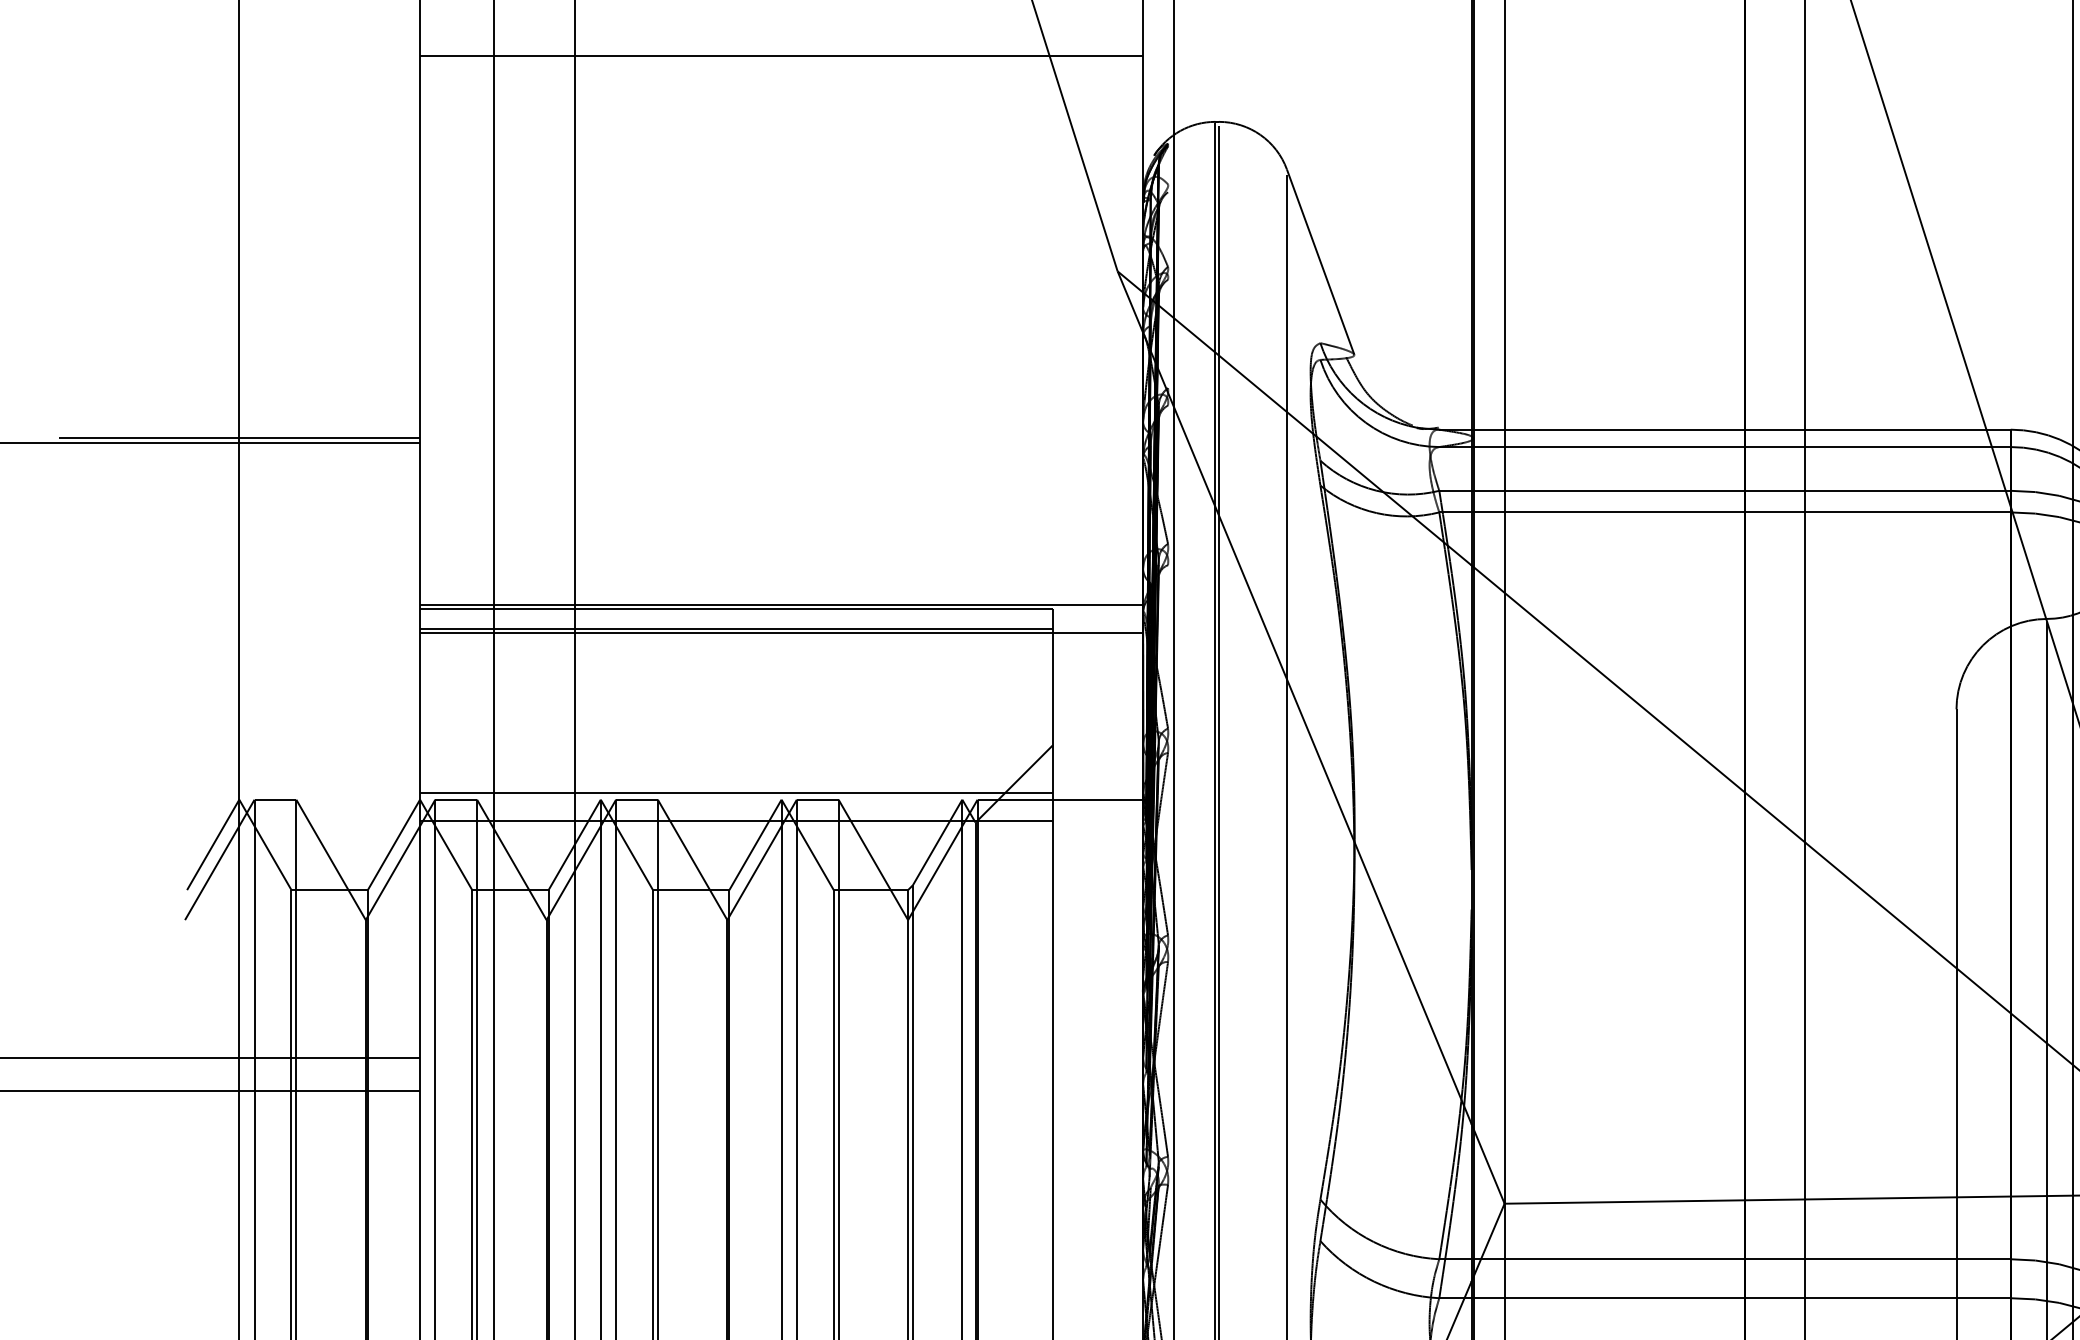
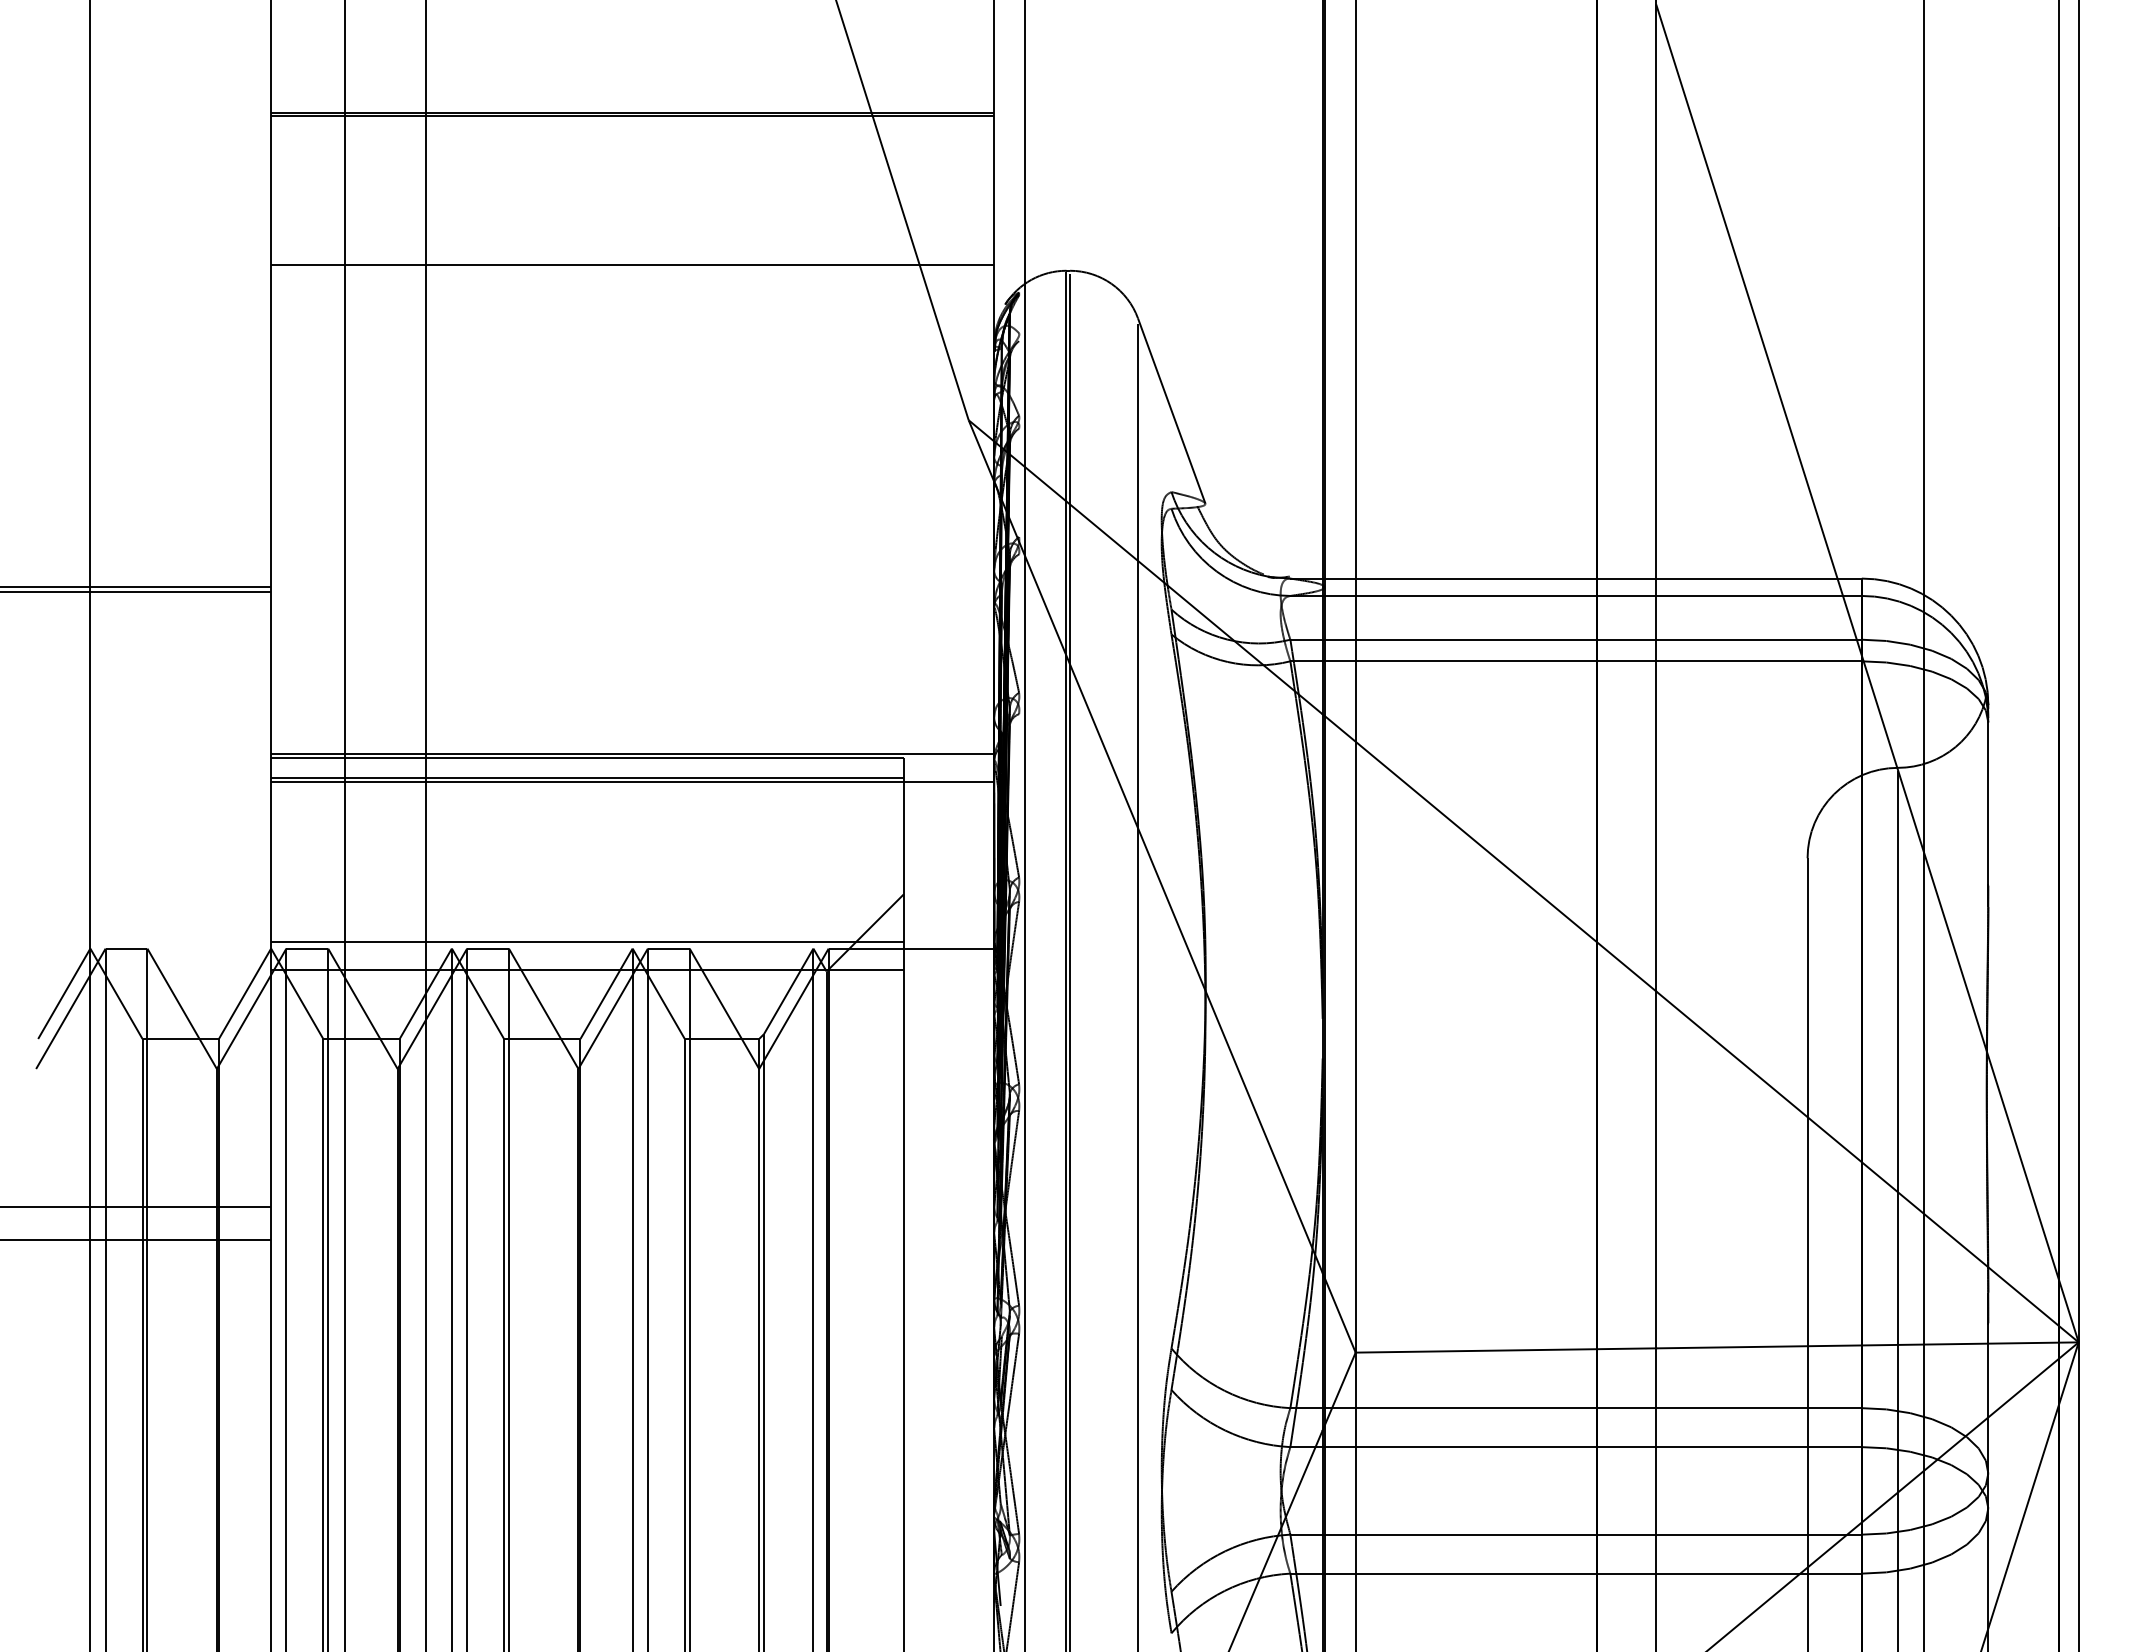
line: (781, 56) -> (632, 265), moved

